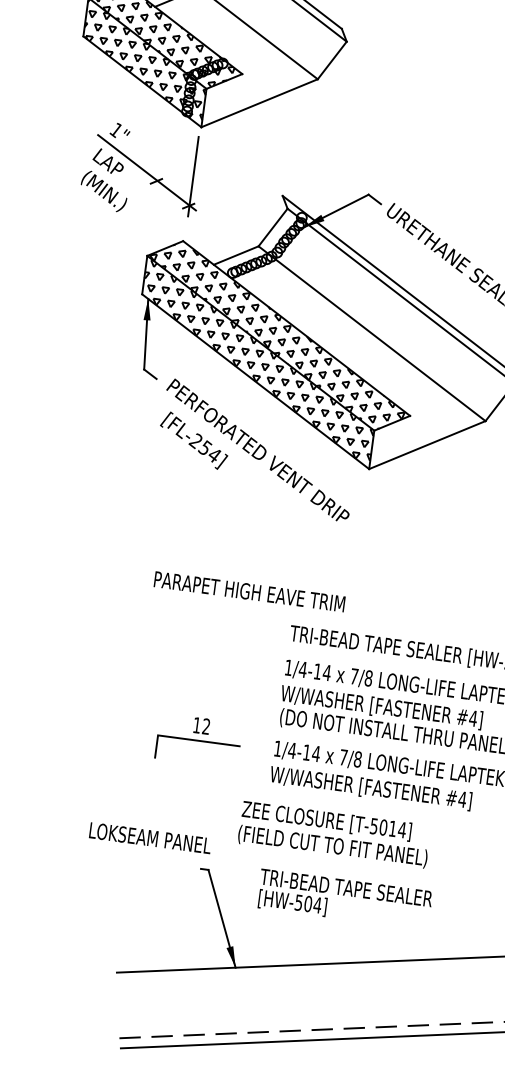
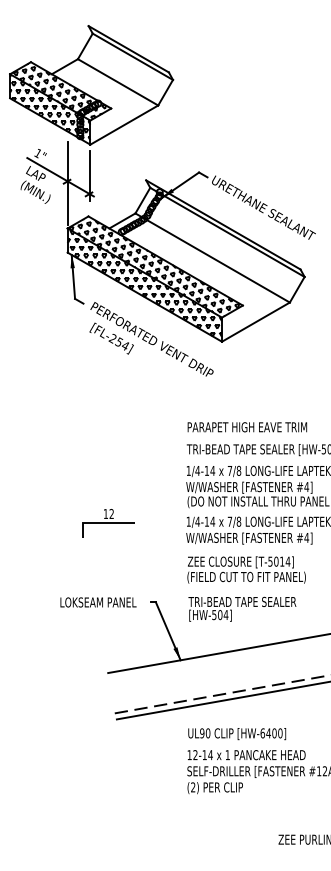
line: (156, 182) -> (67, 182), added
text: (249, 592) -> (247, 427), moved
part: (199, 741) -> (108, 523), moved
text: (334, 833) -> (246, 569), moved
text: (150, 838) -> (98, 602), moved

